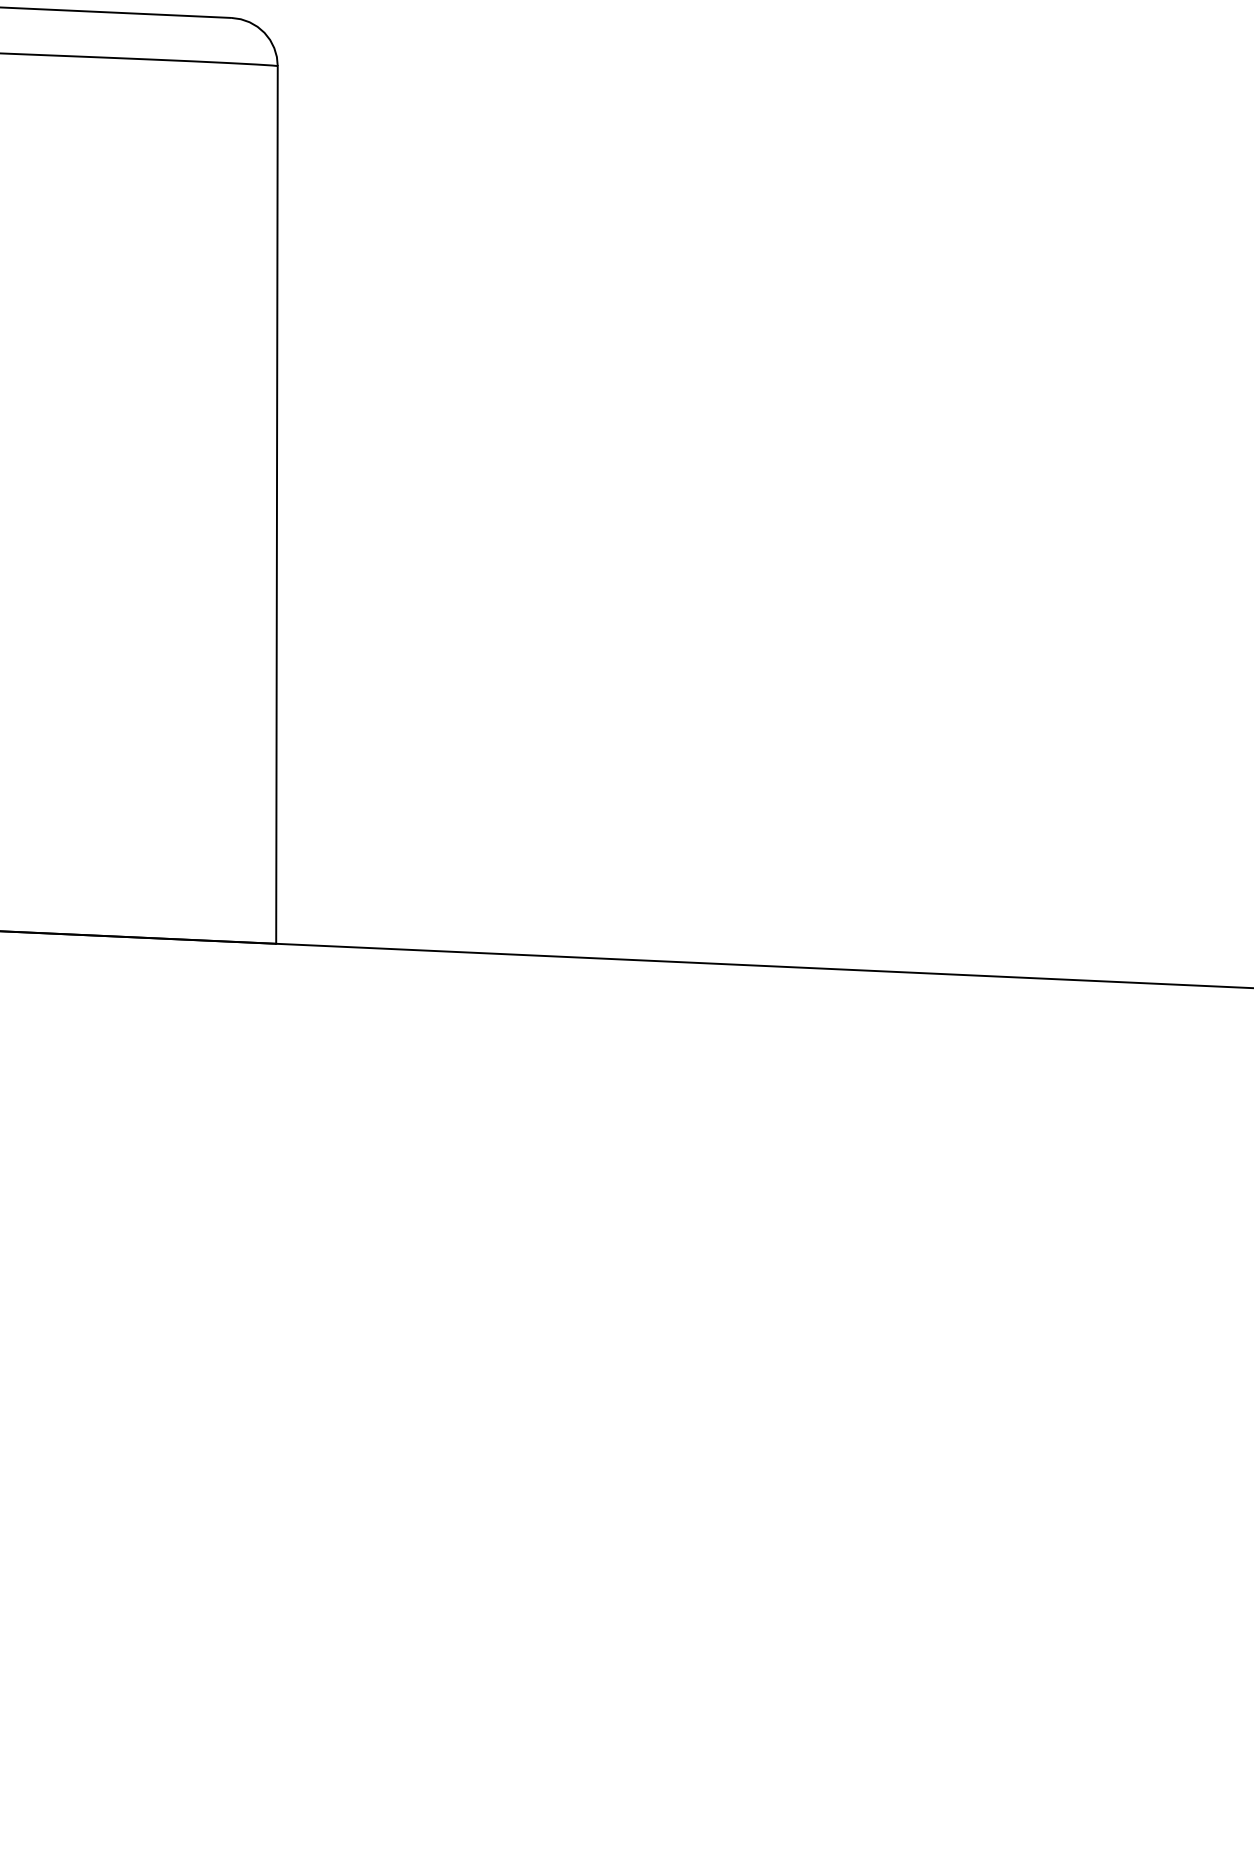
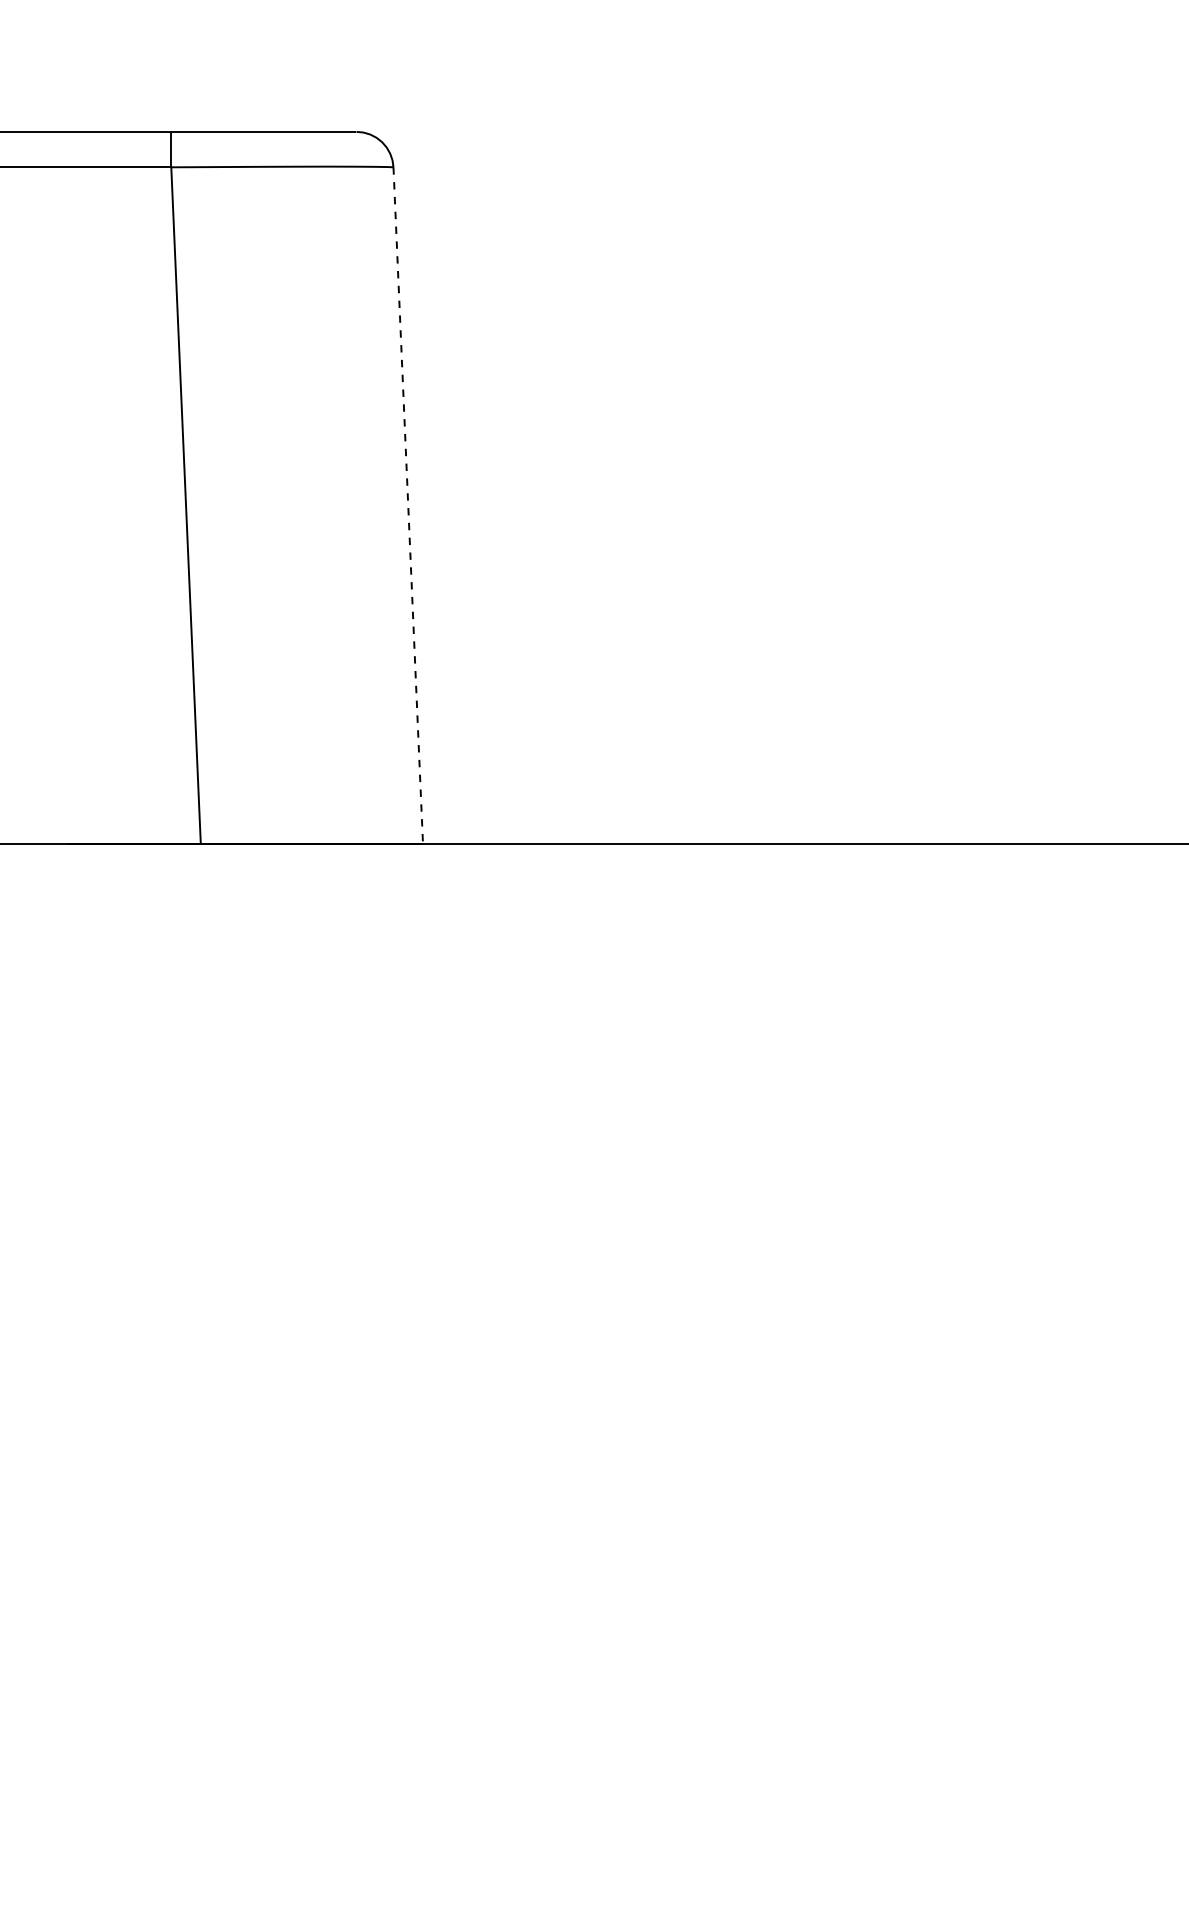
line: (277, 504) -> (408, 505), solid -> dashed

